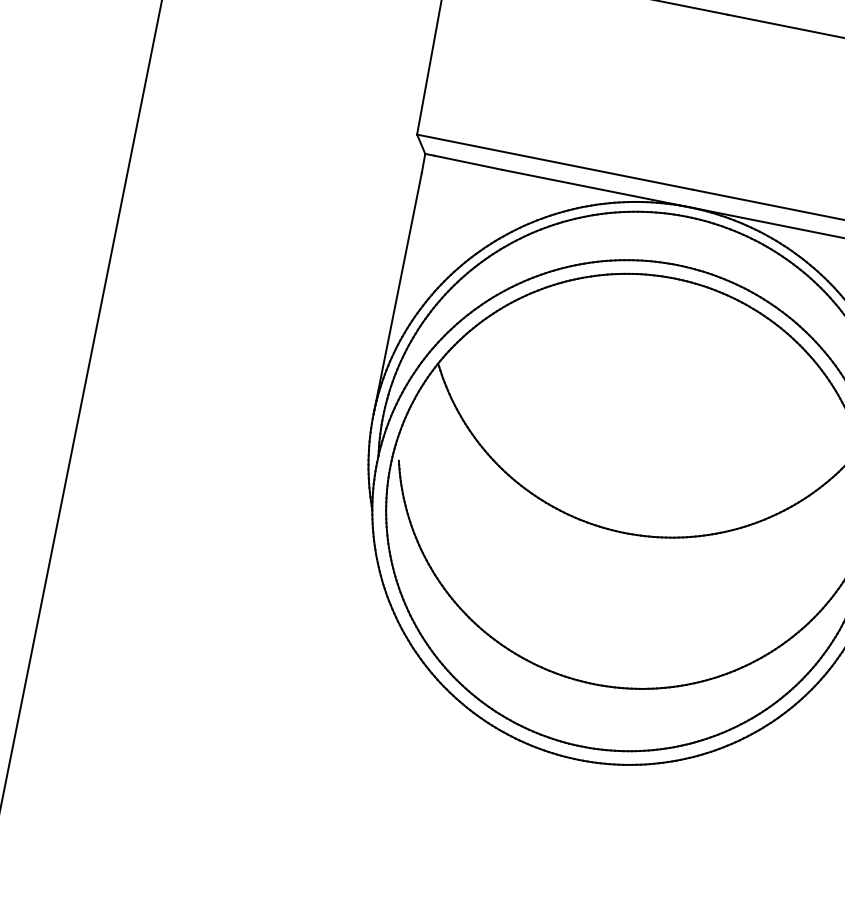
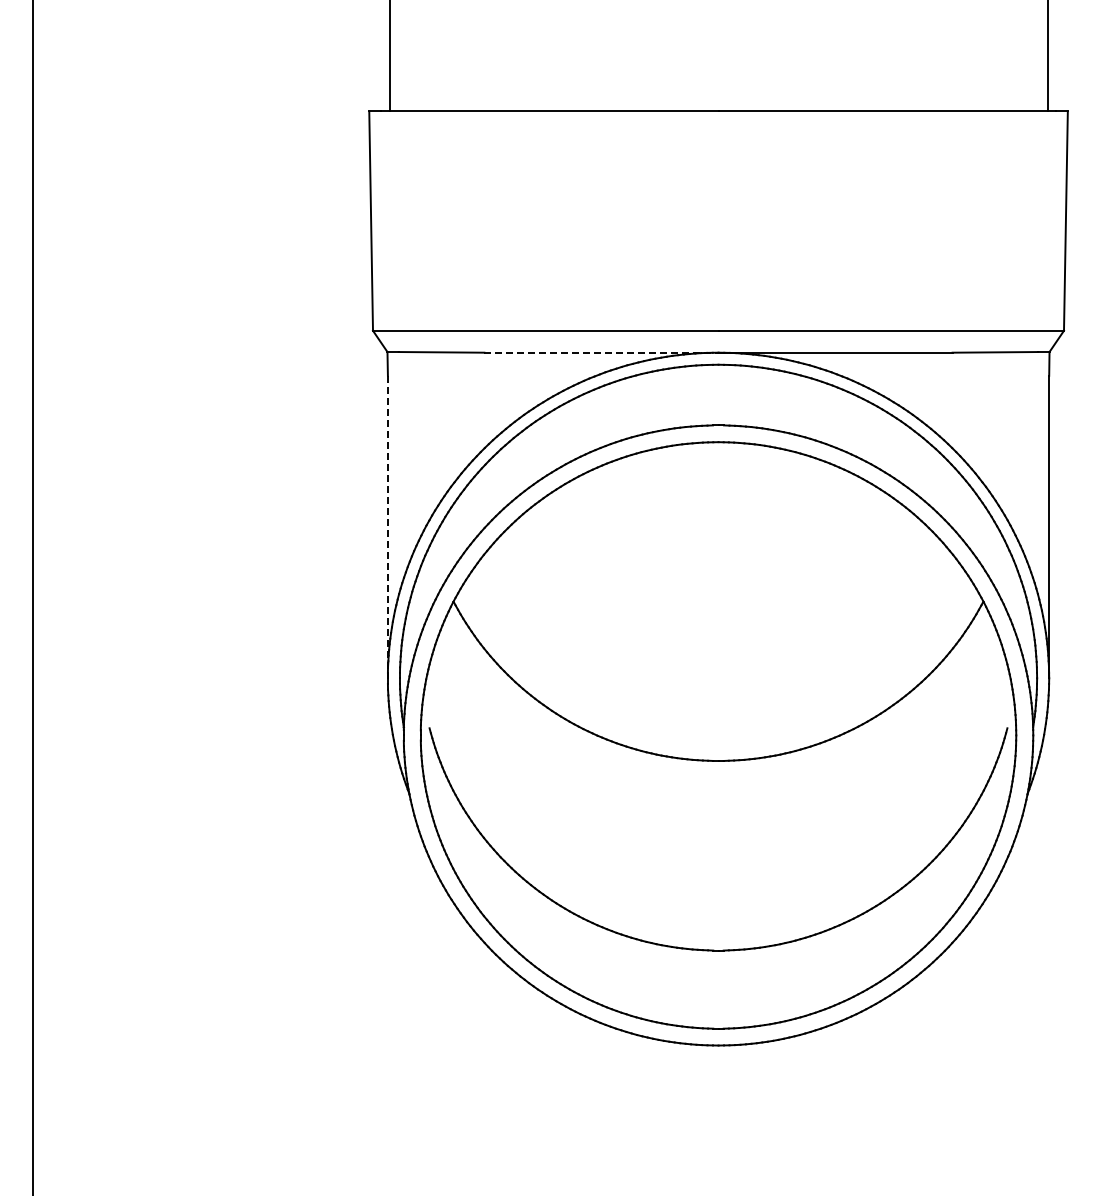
line: (595, 188) -> (601, 352), solid -> dashed
line: (397, 293) -> (387, 527), solid -> dashed

